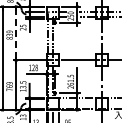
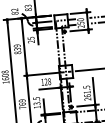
line: (16, 33) -> (24, 46), dashed -> solid

